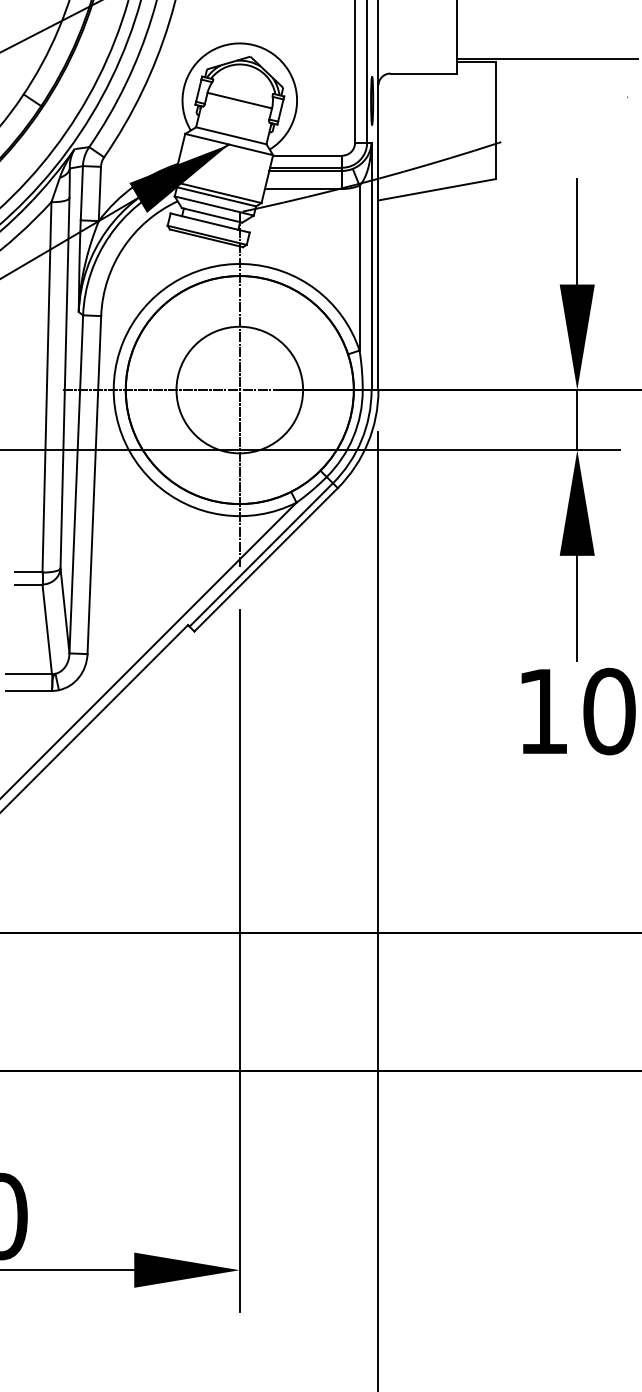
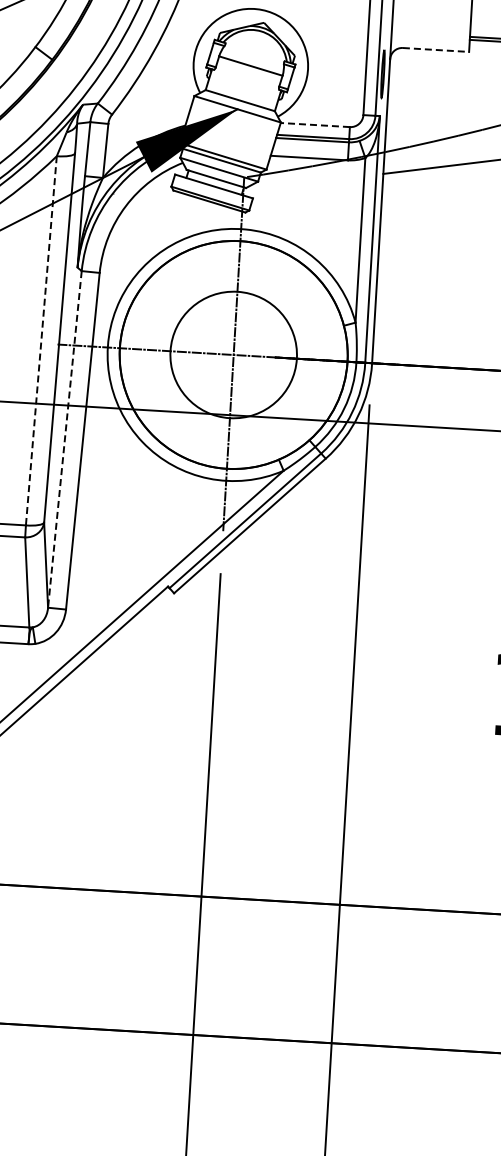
line: (424, 73) -> (436, 49), solid -> dashed
line: (307, 155) -> (315, 124), solid -> dashed
line: (46, 387) -> (40, 340), solid -> dashed
line: (76, 484) -> (65, 439), solid -> dashed

